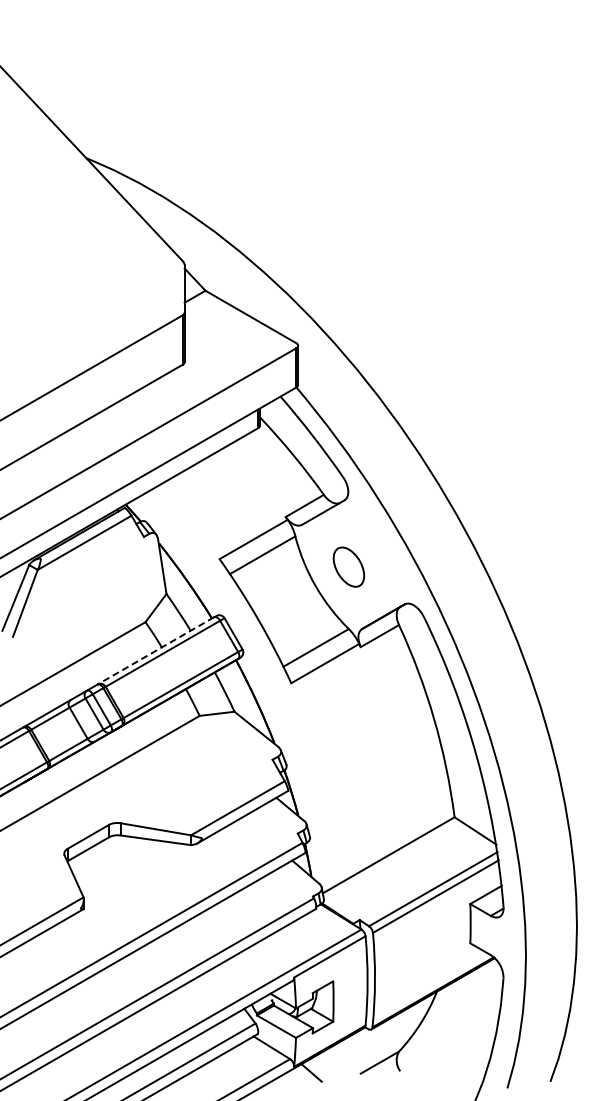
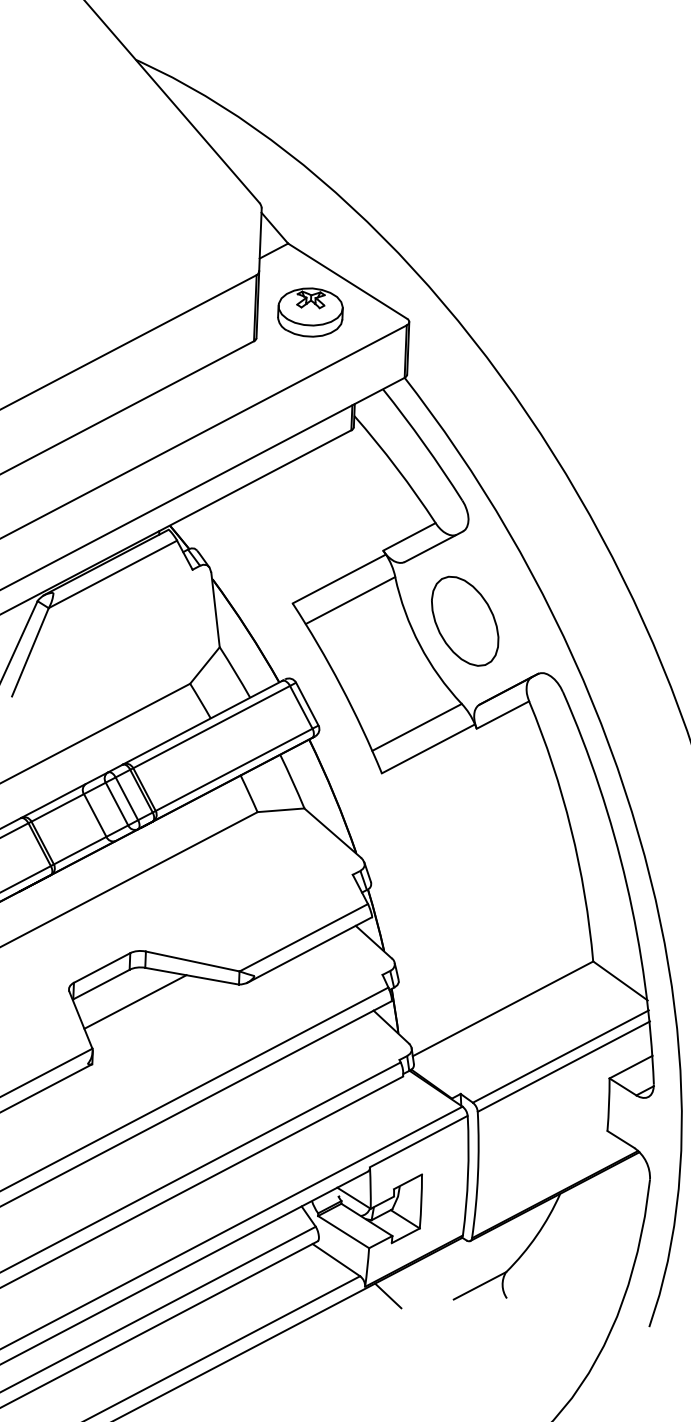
part: (223, 341) -> (309, 312), added
part: (348, 566) -> (464, 620), size x1.67
line: (155, 651) -> (201, 723), dashed -> solid
line: (113, 860) -> (134, 1000), added

